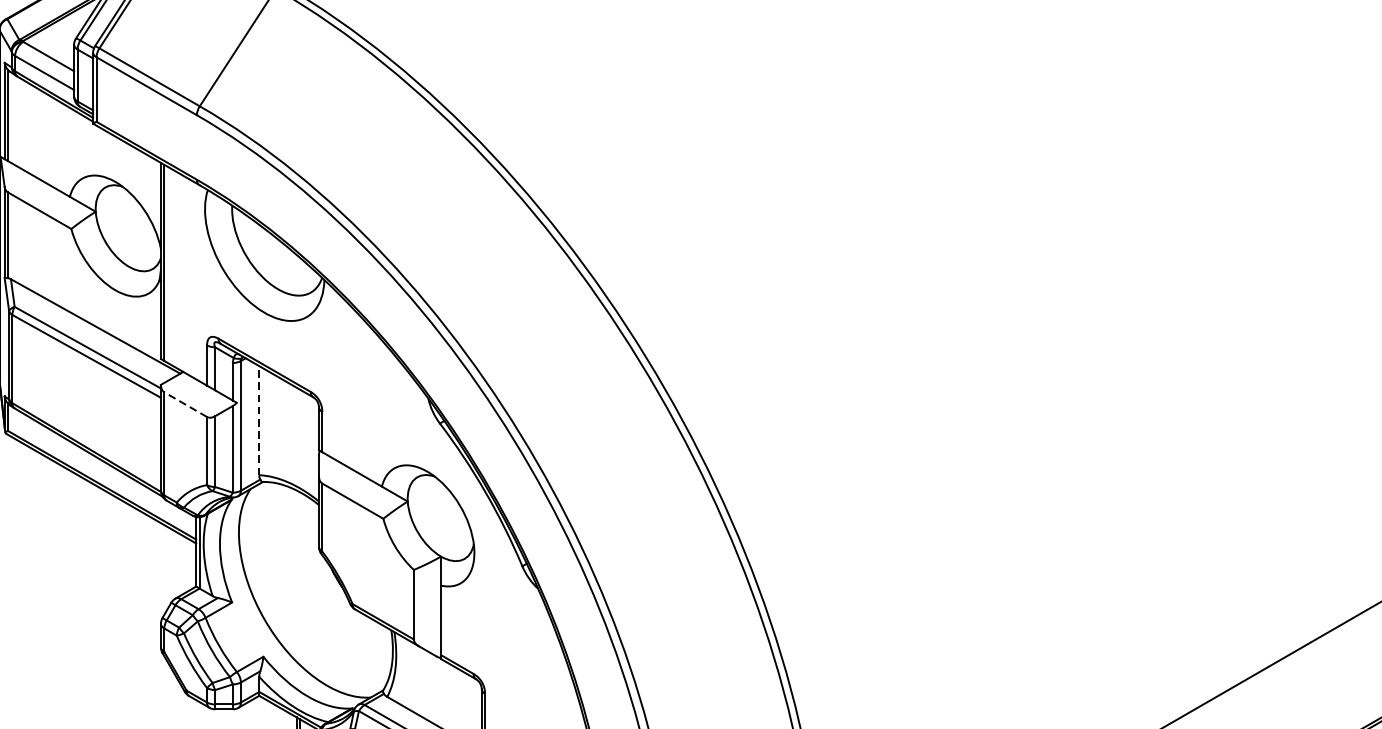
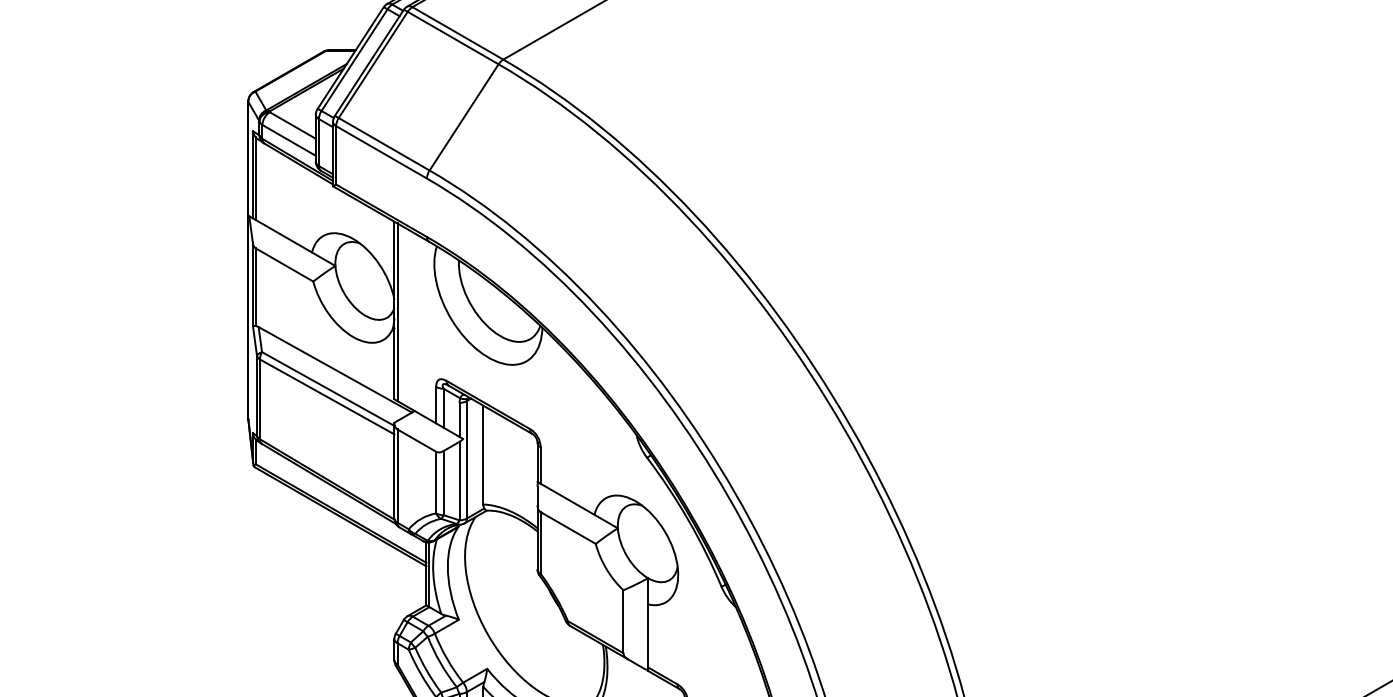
line: (185, 404) -> (416, 440), dashed -> solid
line: (259, 419) -> (483, 454), dashed -> solid

